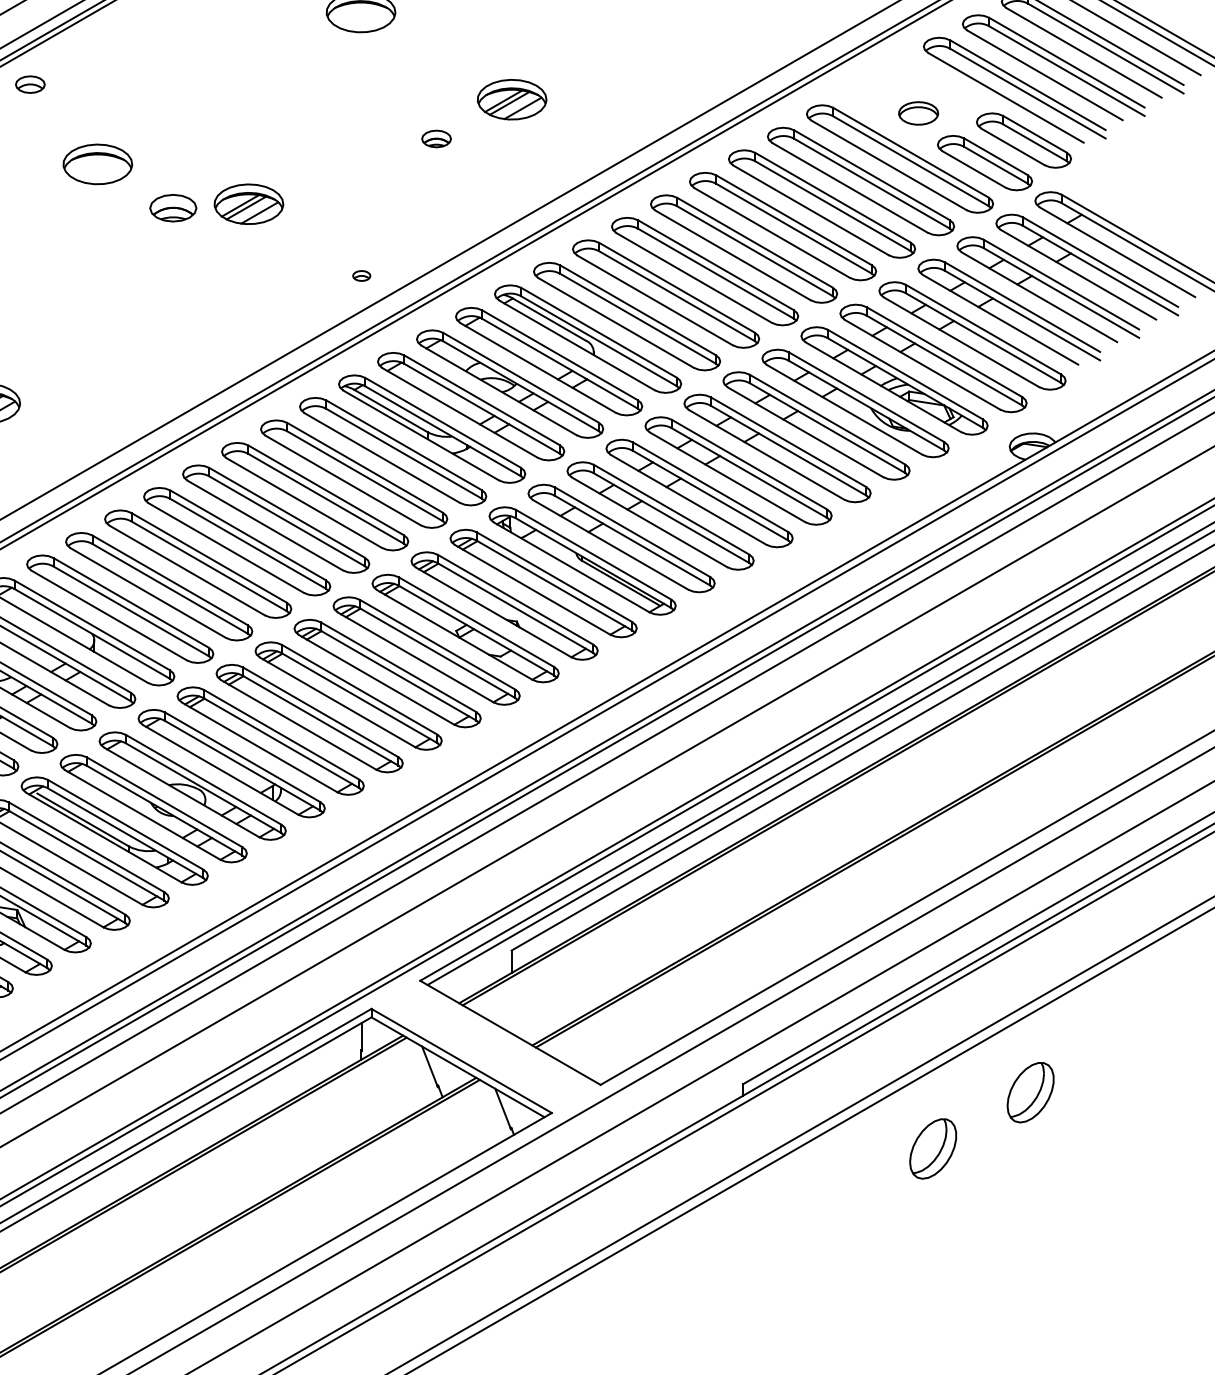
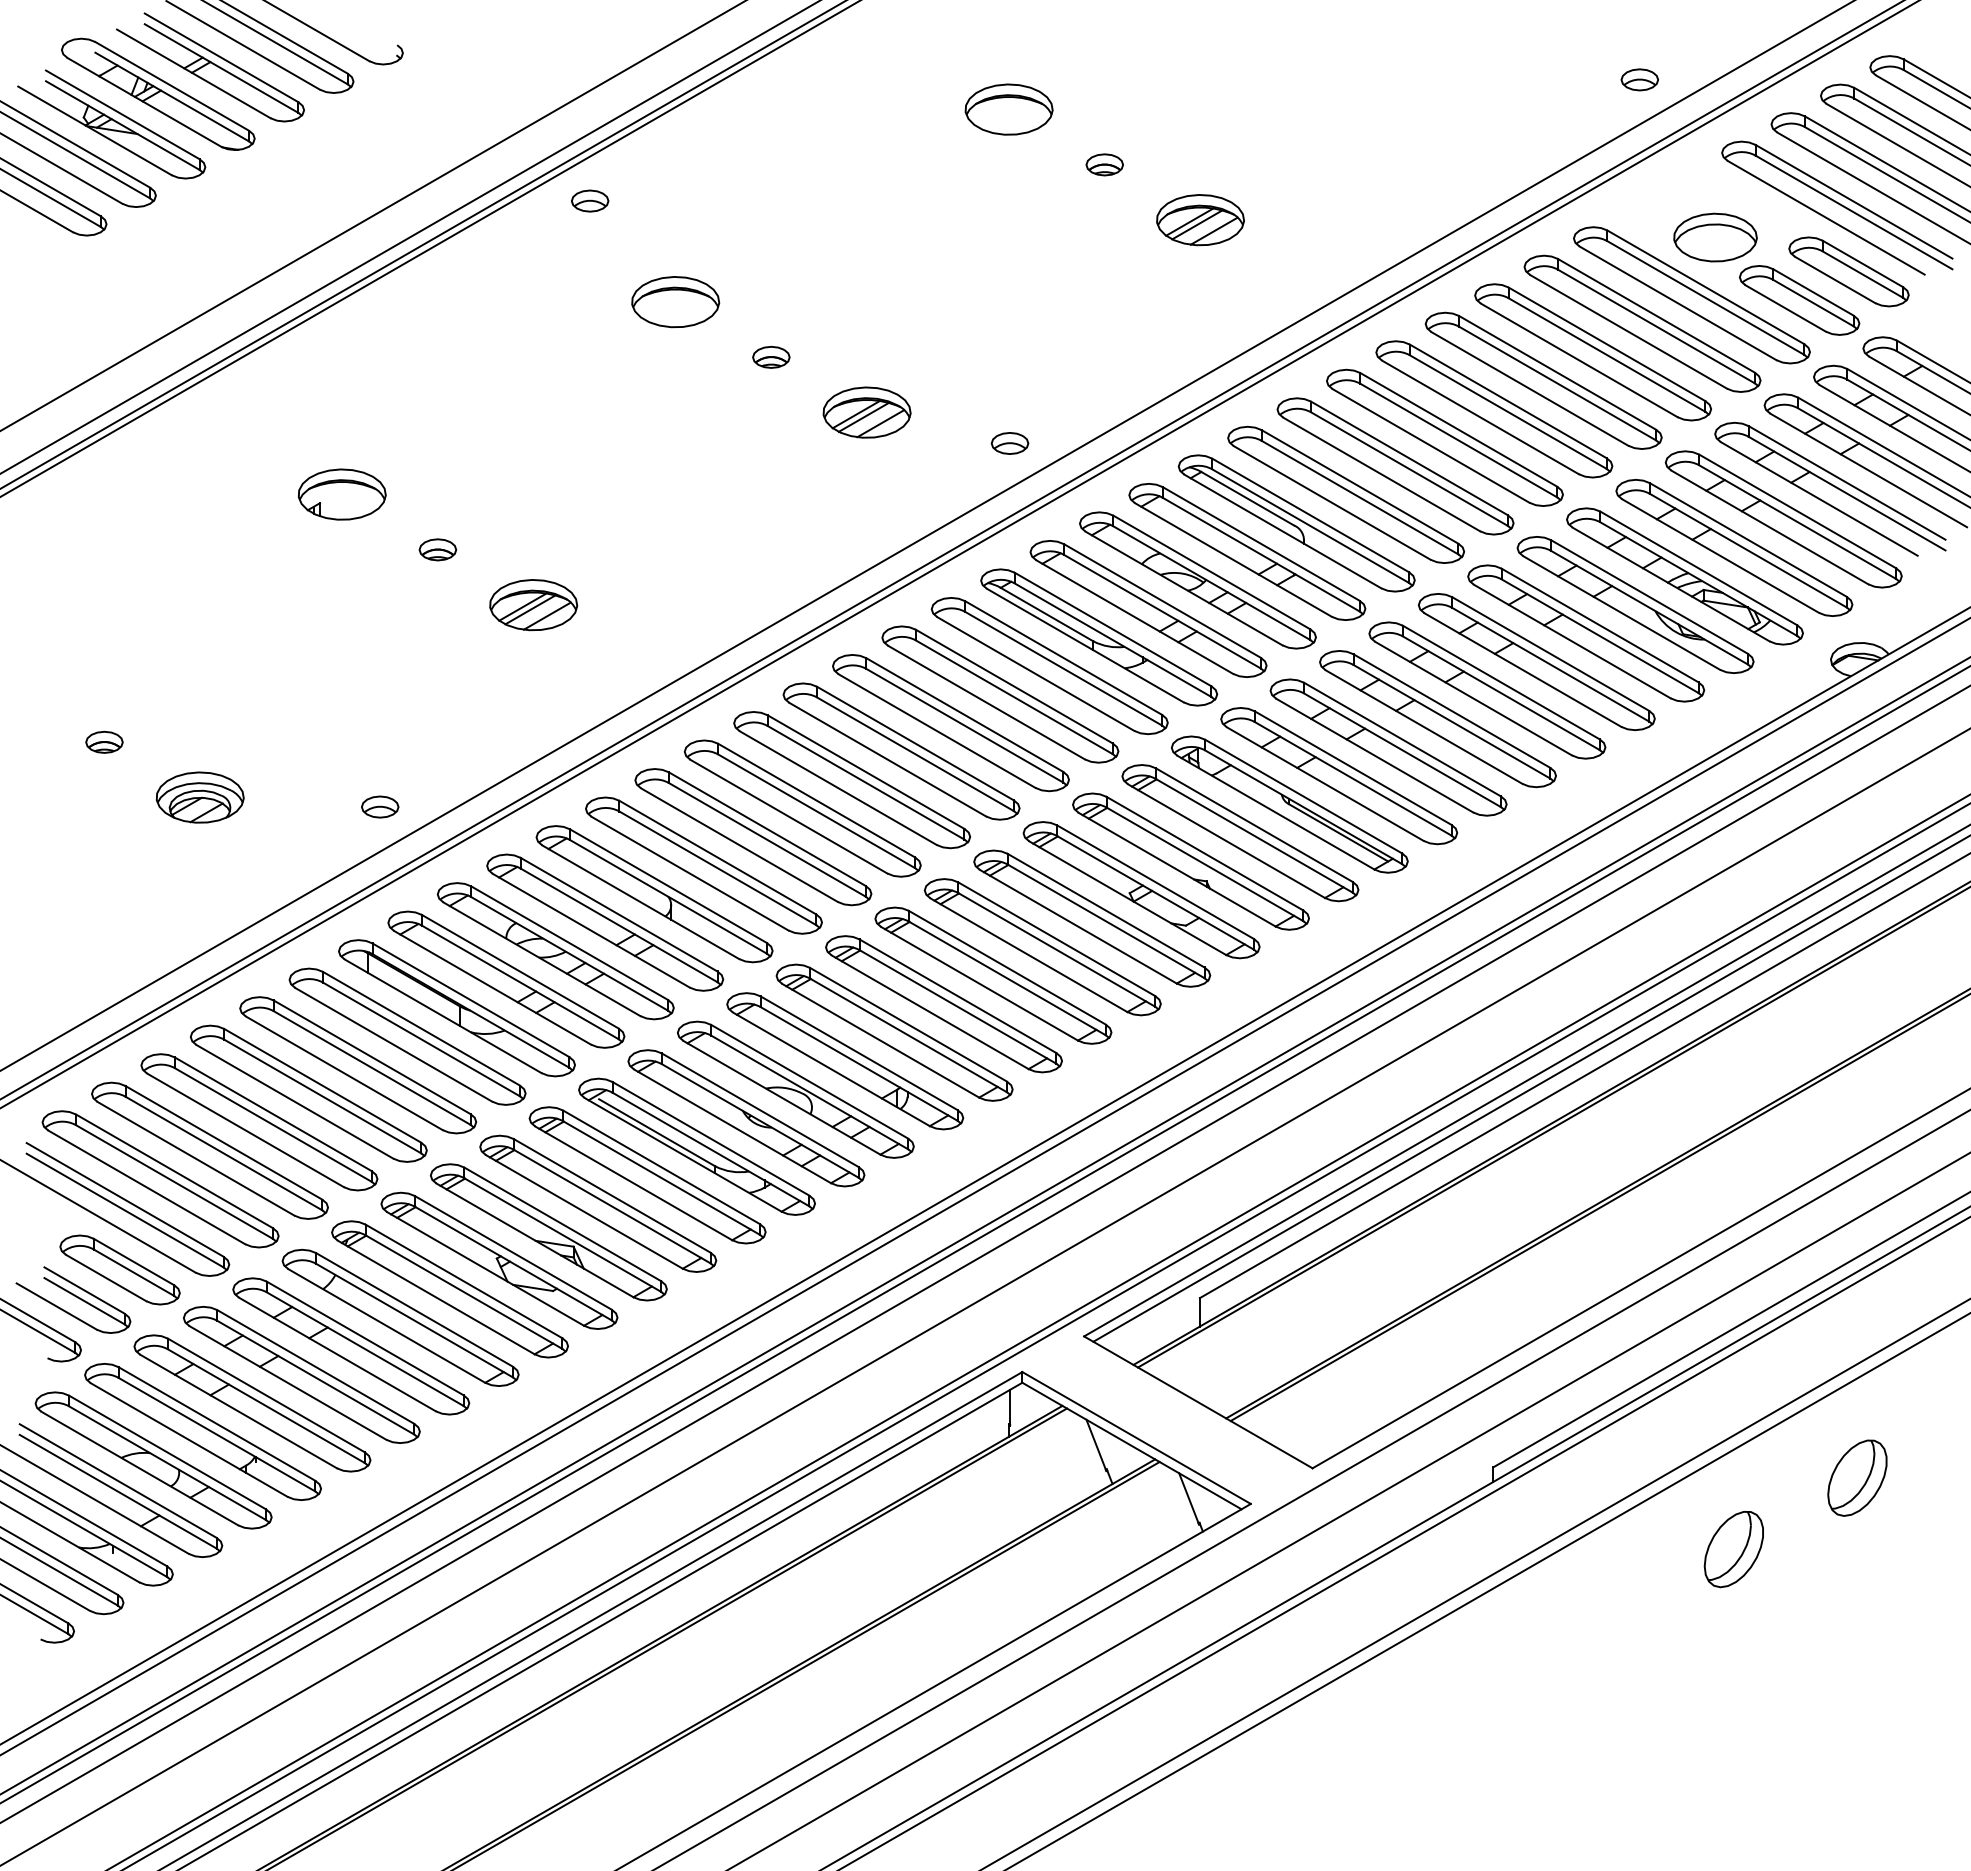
part: (918, 113) -> (1715, 237), size x1.67
part: (436, 138) -> (1104, 164), moved
part: (248, 204) -> (866, 412), moved
part: (173, 207) -> (771, 356), size x0.62
part: (361, 276) -> (1009, 443), size x1.67

